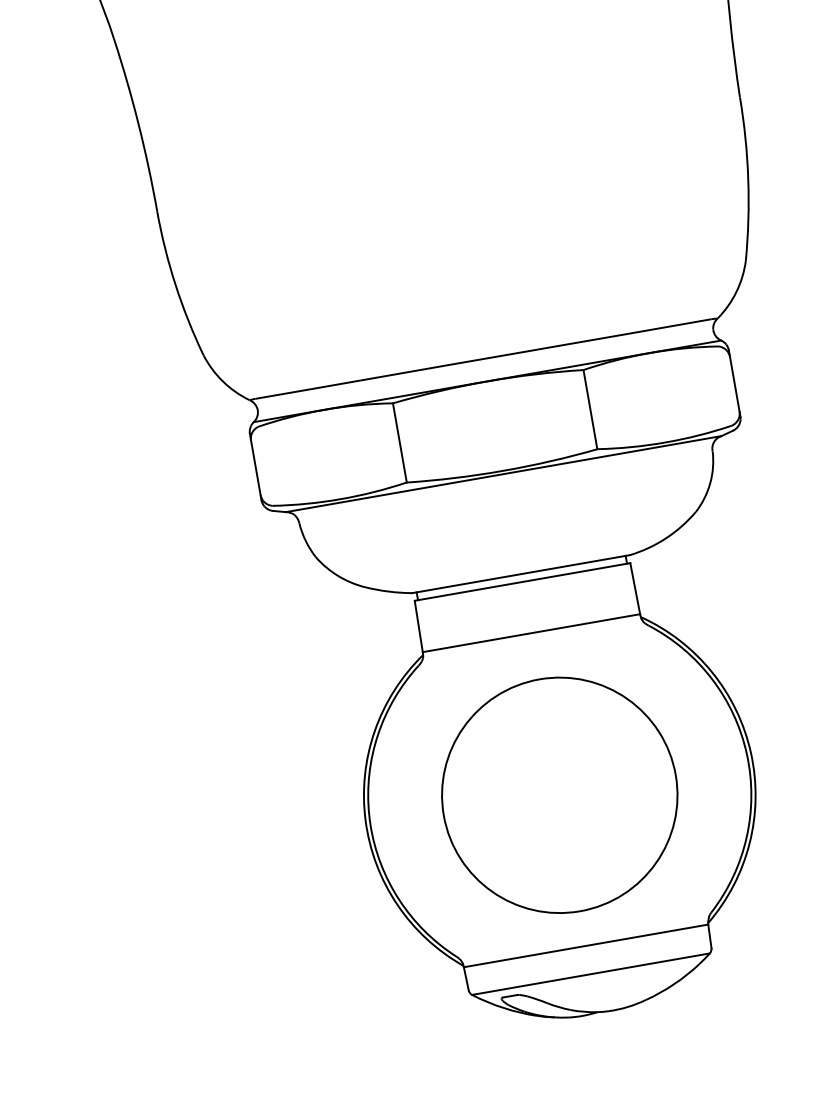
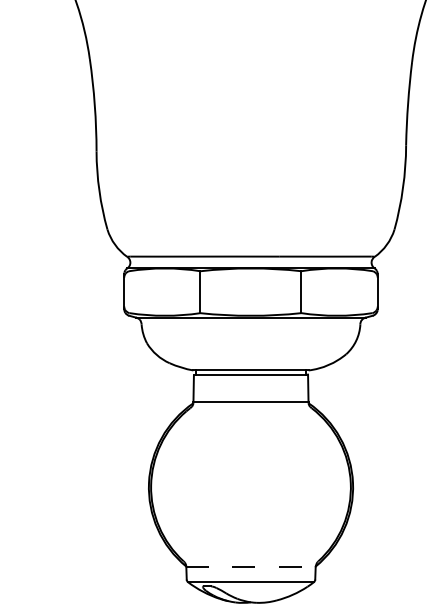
circle: (558, 795) -> (250, 487), removed
line: (587, 946) -> (251, 567), solid -> dashed

